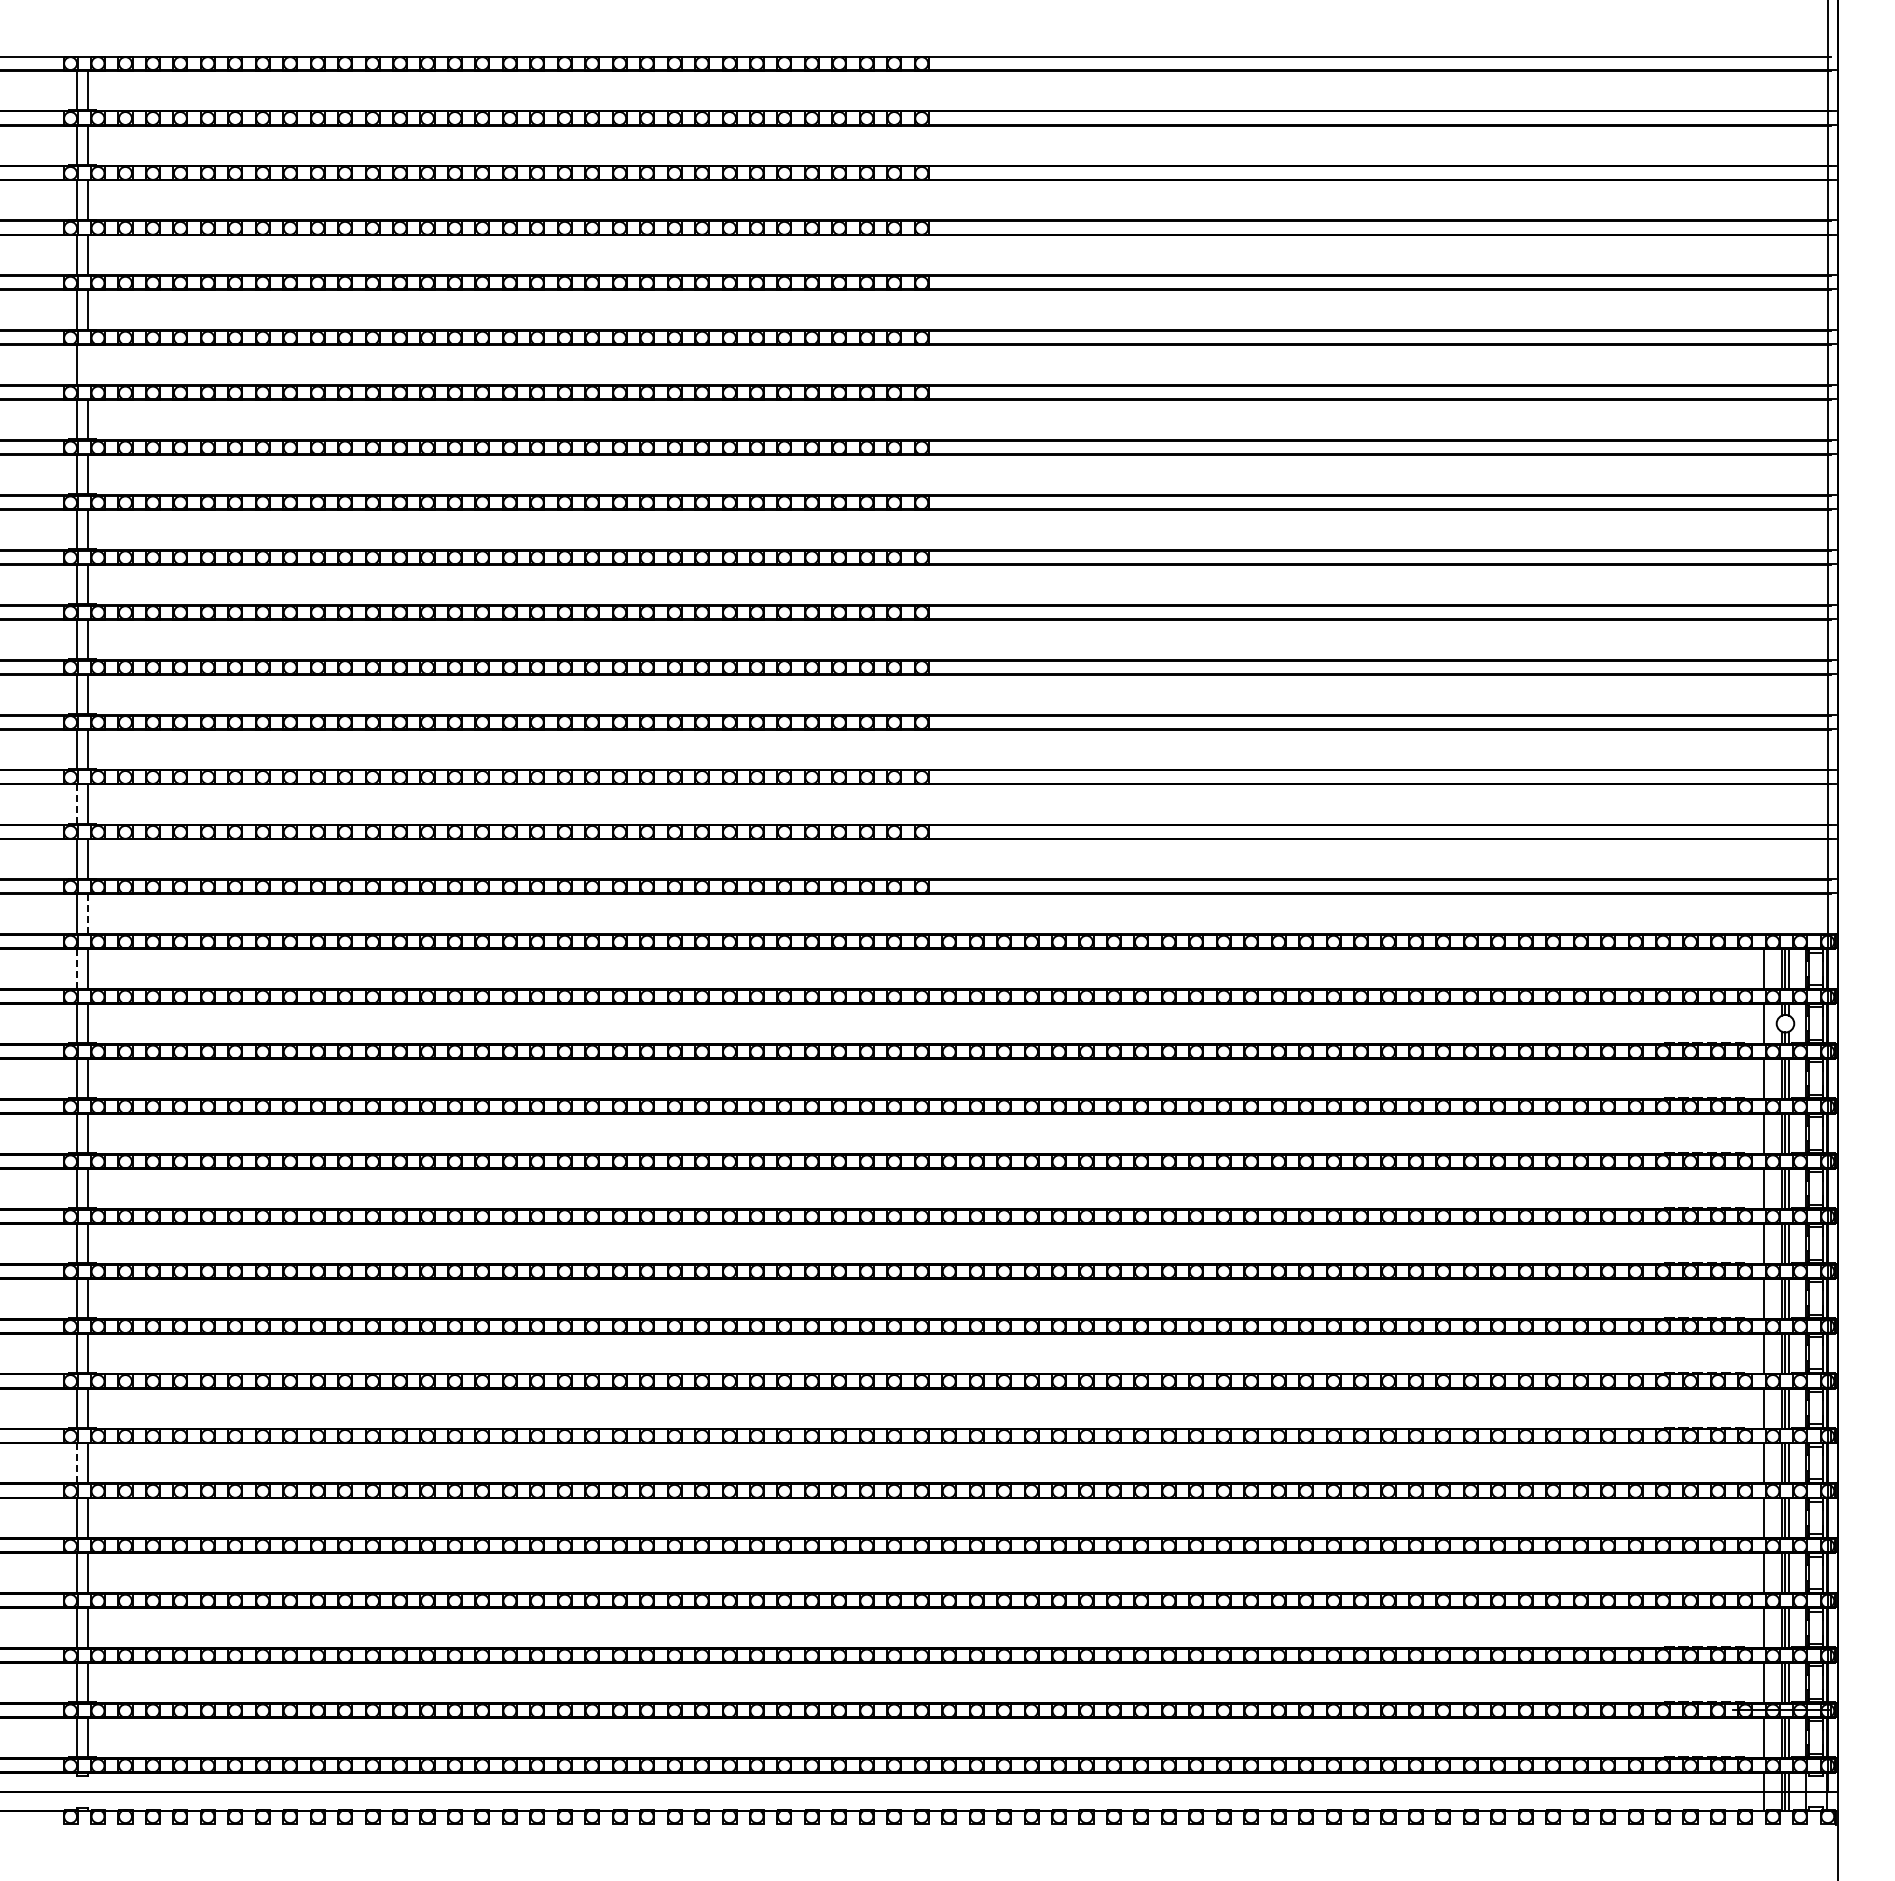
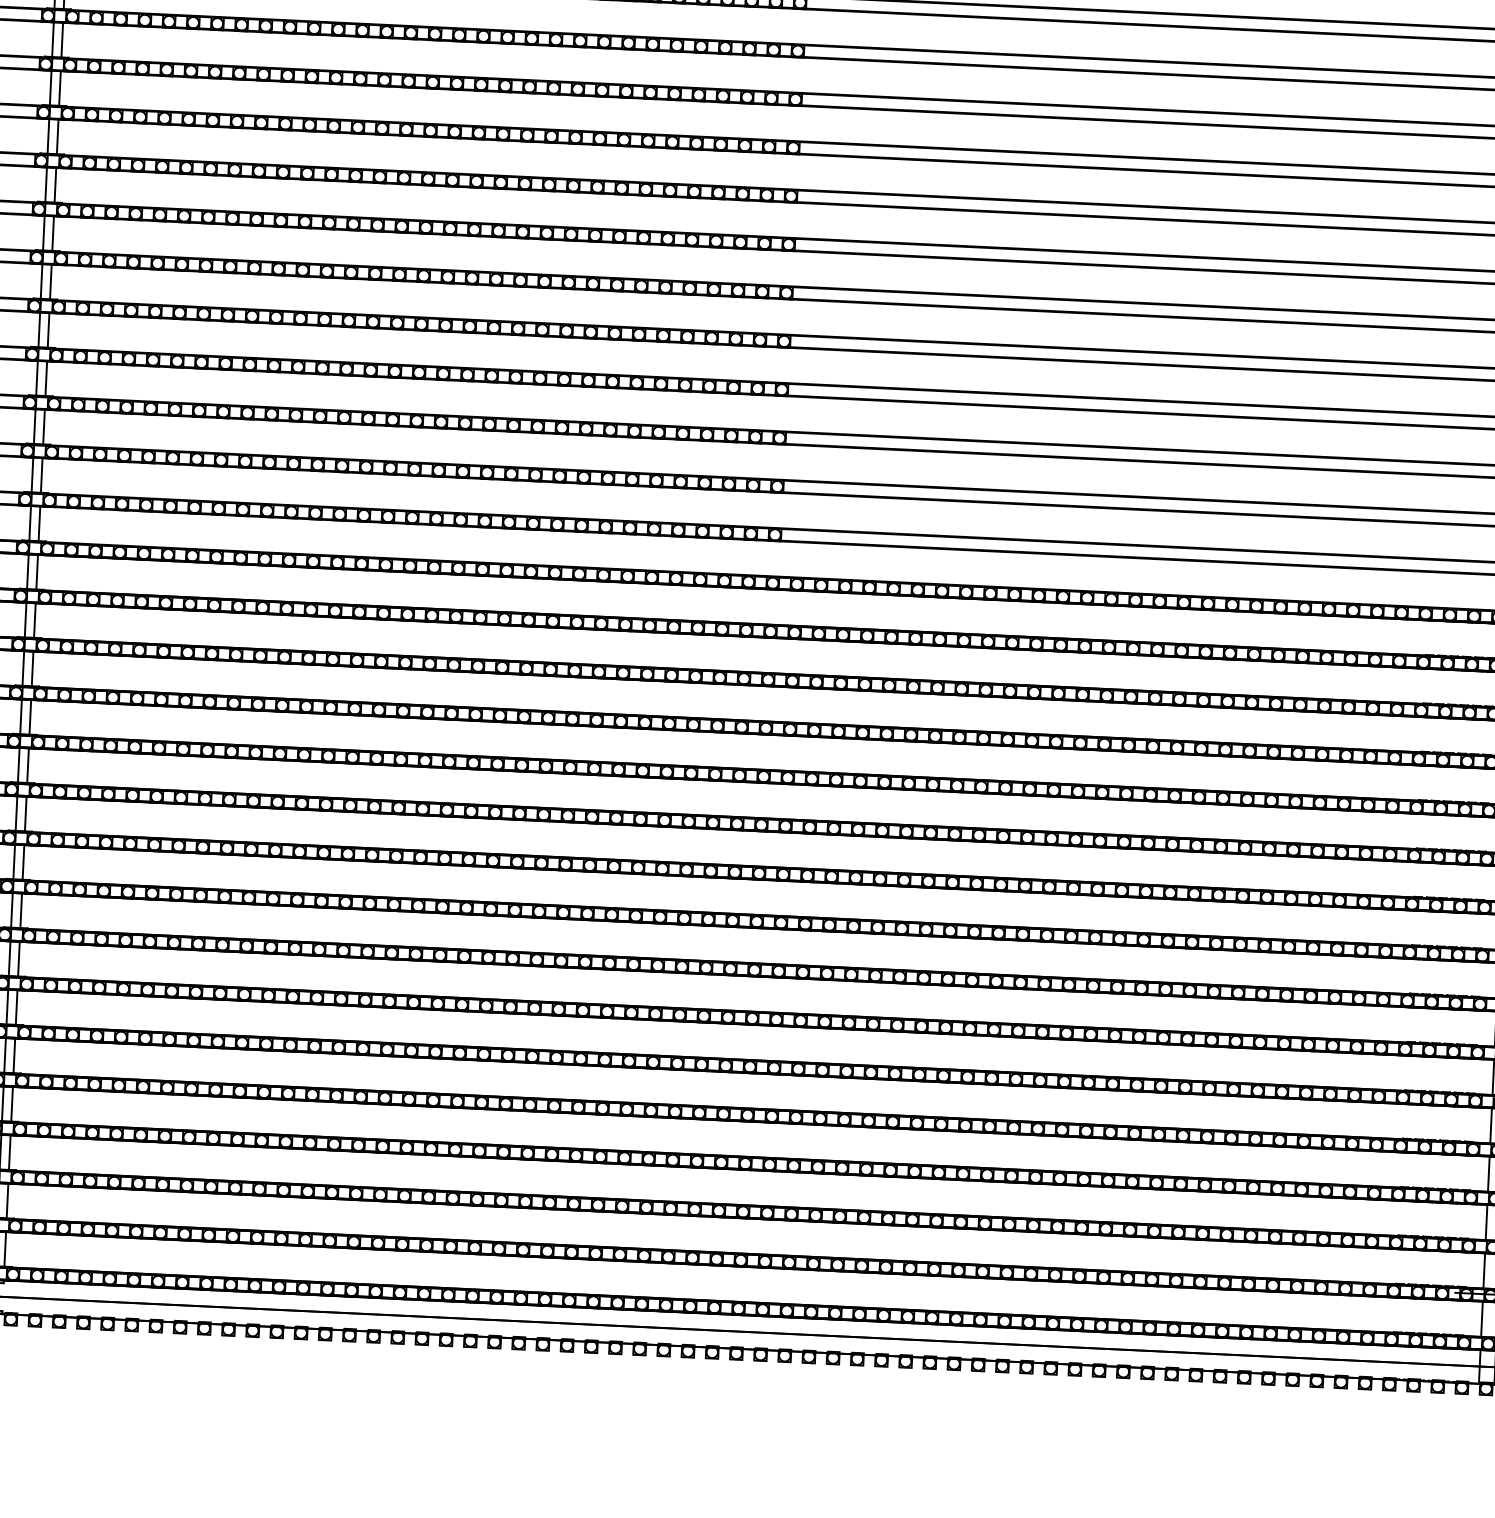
line: (87, 364) -> (61, 39), added
line: (77, 804) -> (34, 426), dashed -> solid
line: (87, 913) -> (39, 523), dashed -> solid
line: (77, 968) -> (28, 571), dashed -> solid
line: (77, 1463) -> (7, 1007), dashed -> solid

